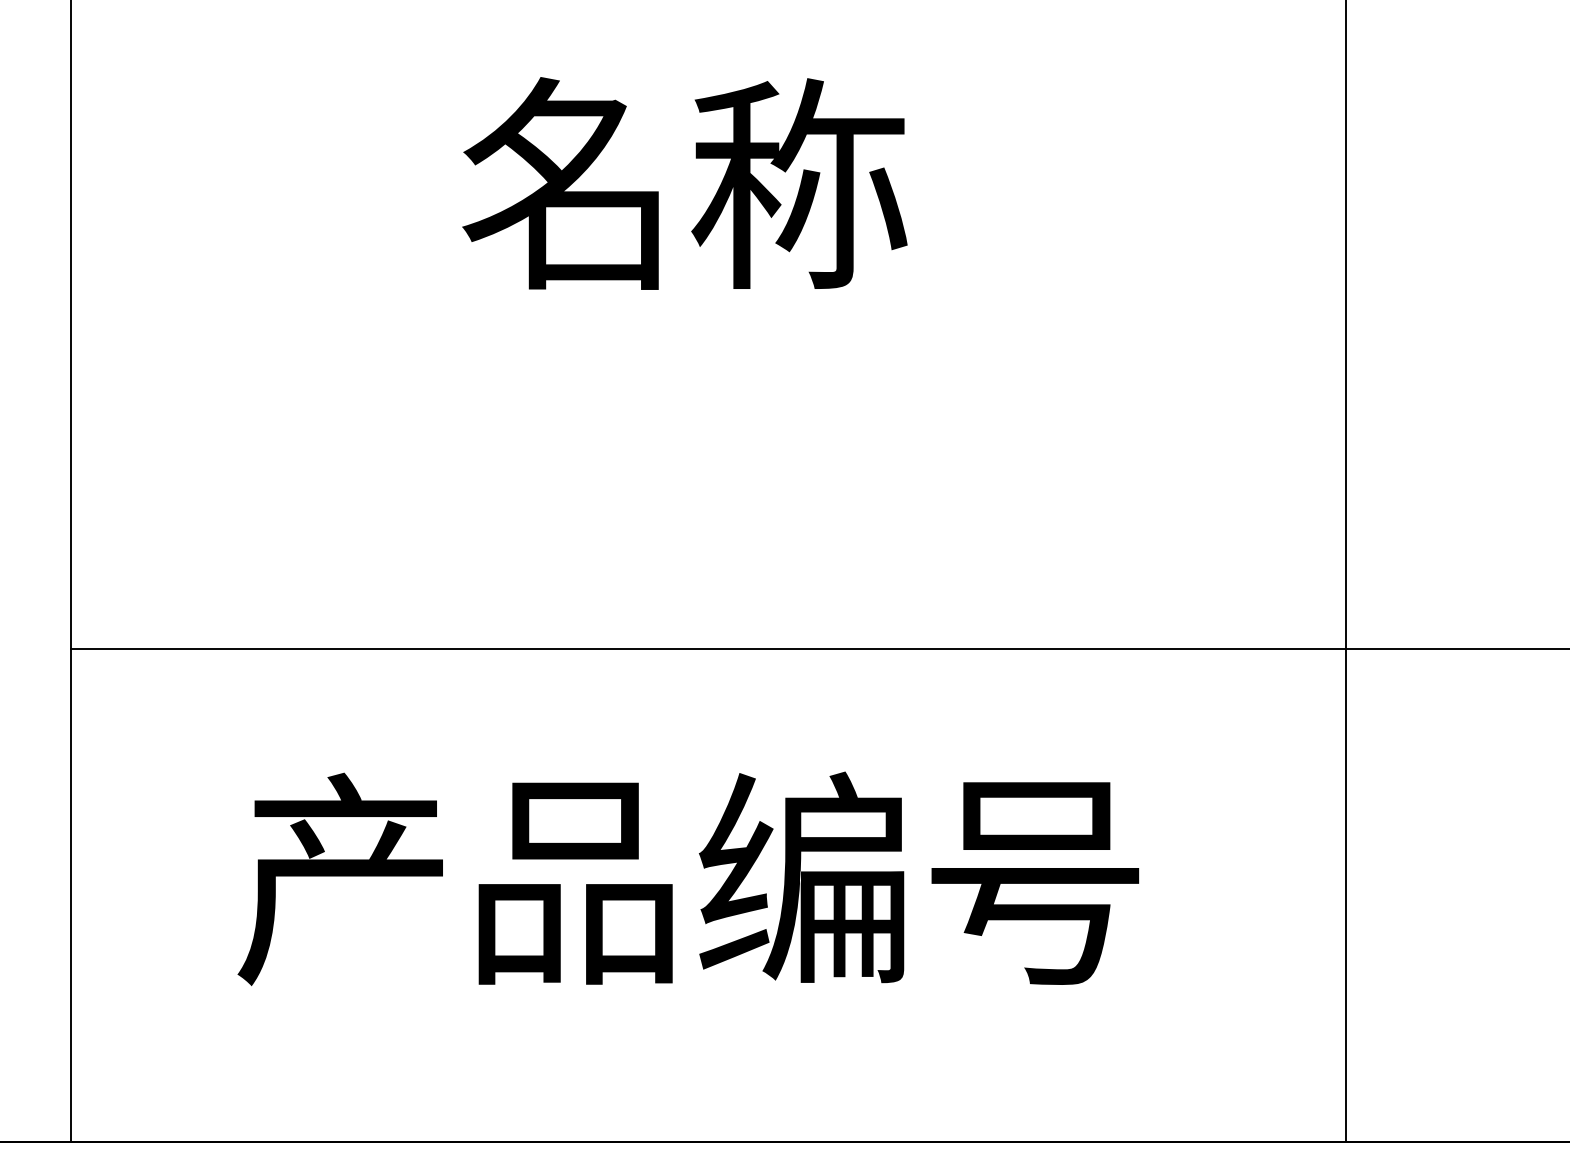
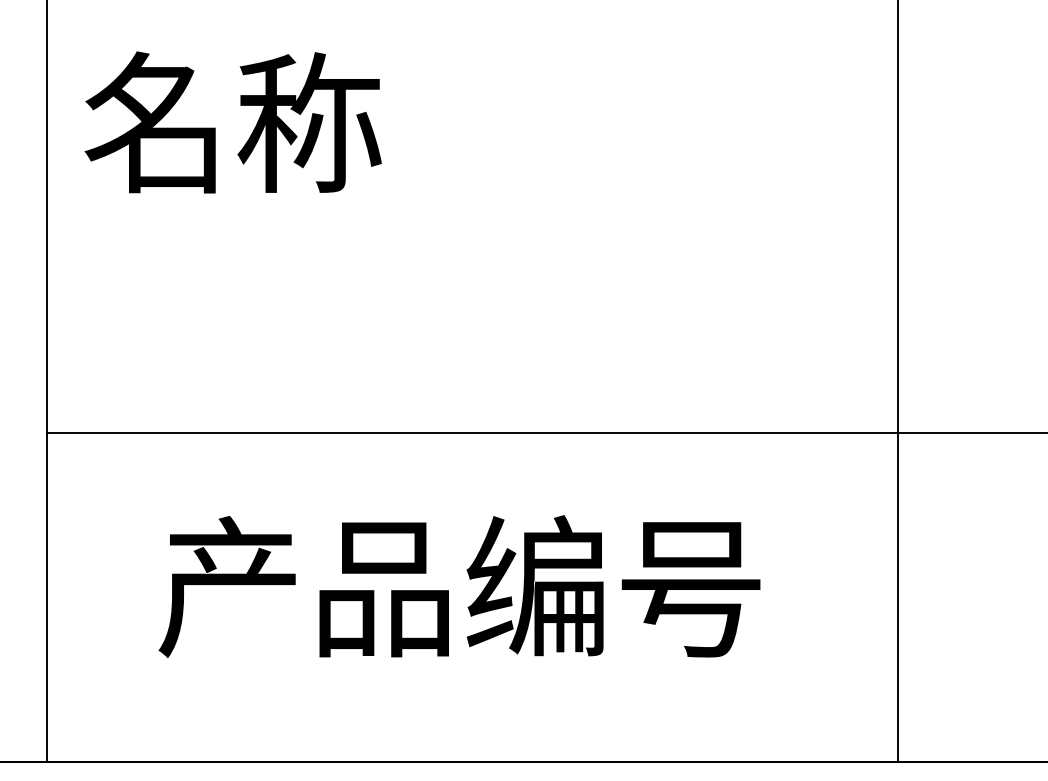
text: (683, 183) -> (232, 122), moved

